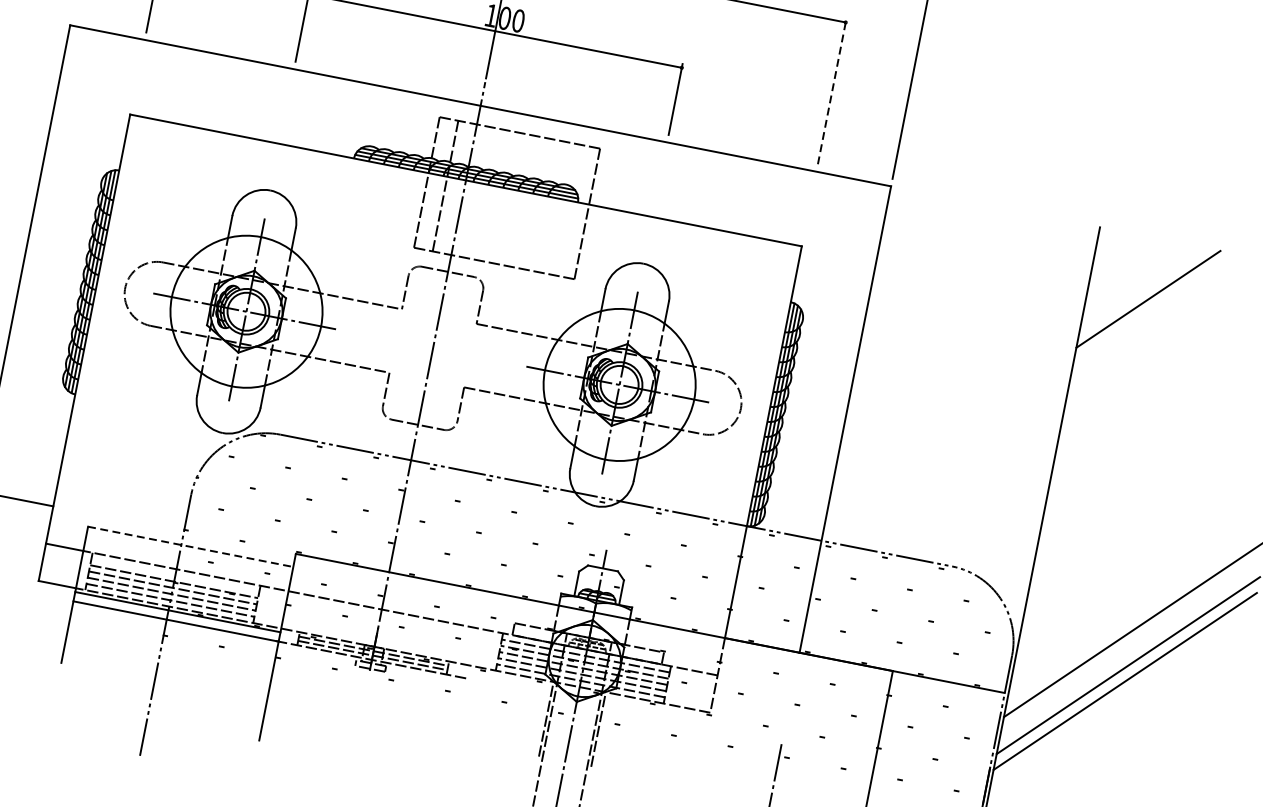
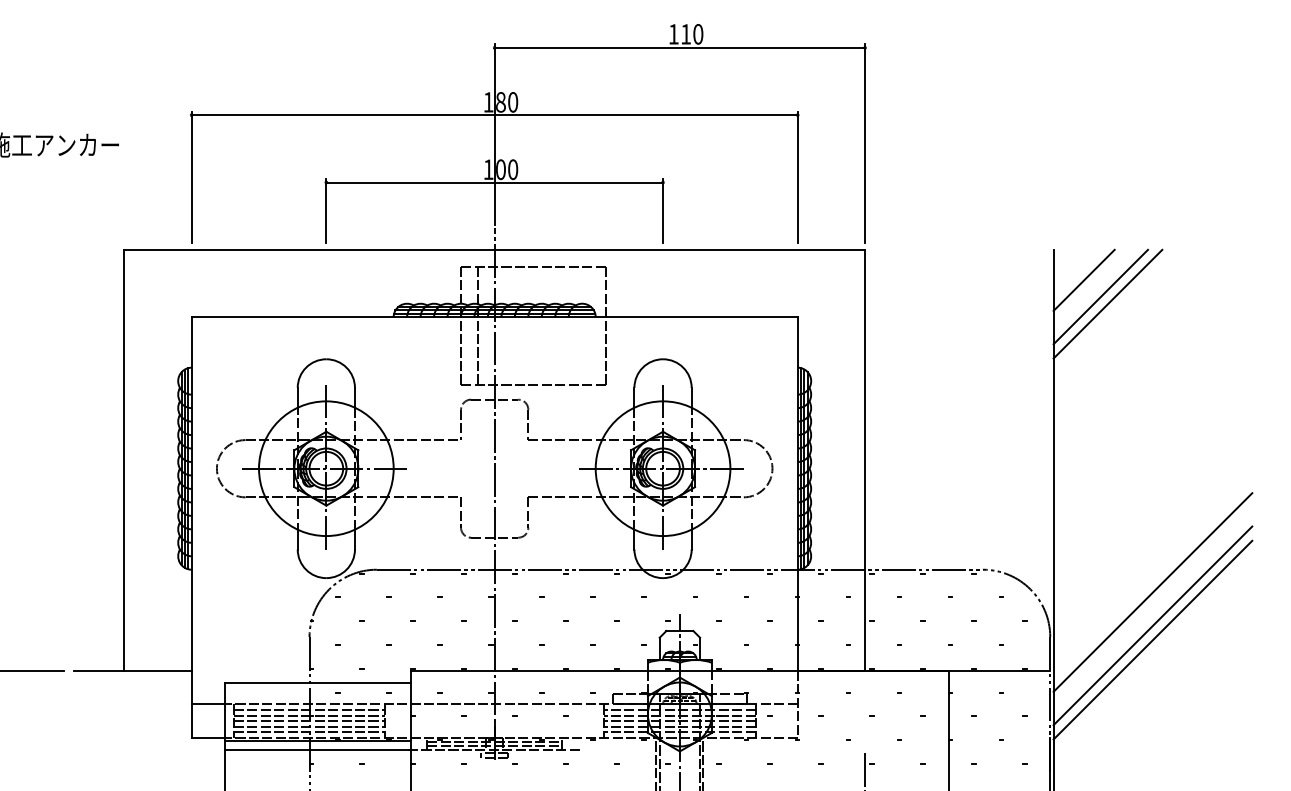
line: (831, 91) -> (797, 177), dashed -> solid
line: (1126, 266) -> (1083, 279), added
line: (1141, 289) -> (1100, 296), added
line: (190, 546) -> (317, 682), dashed -> solid
line: (175, 576) -> (309, 710), added

